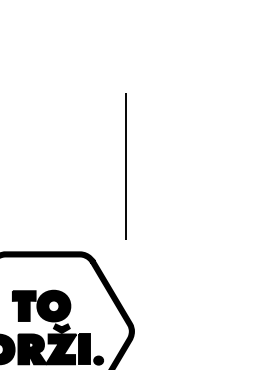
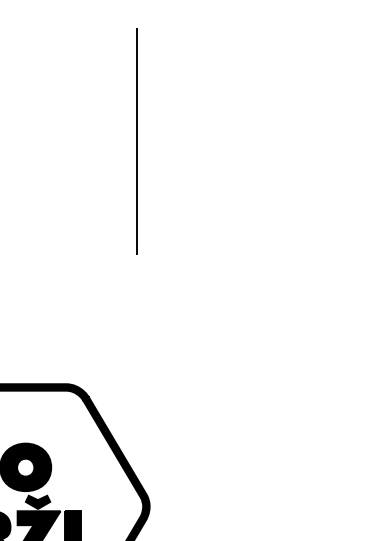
line: (125, 166) -> (136, 141), moved

